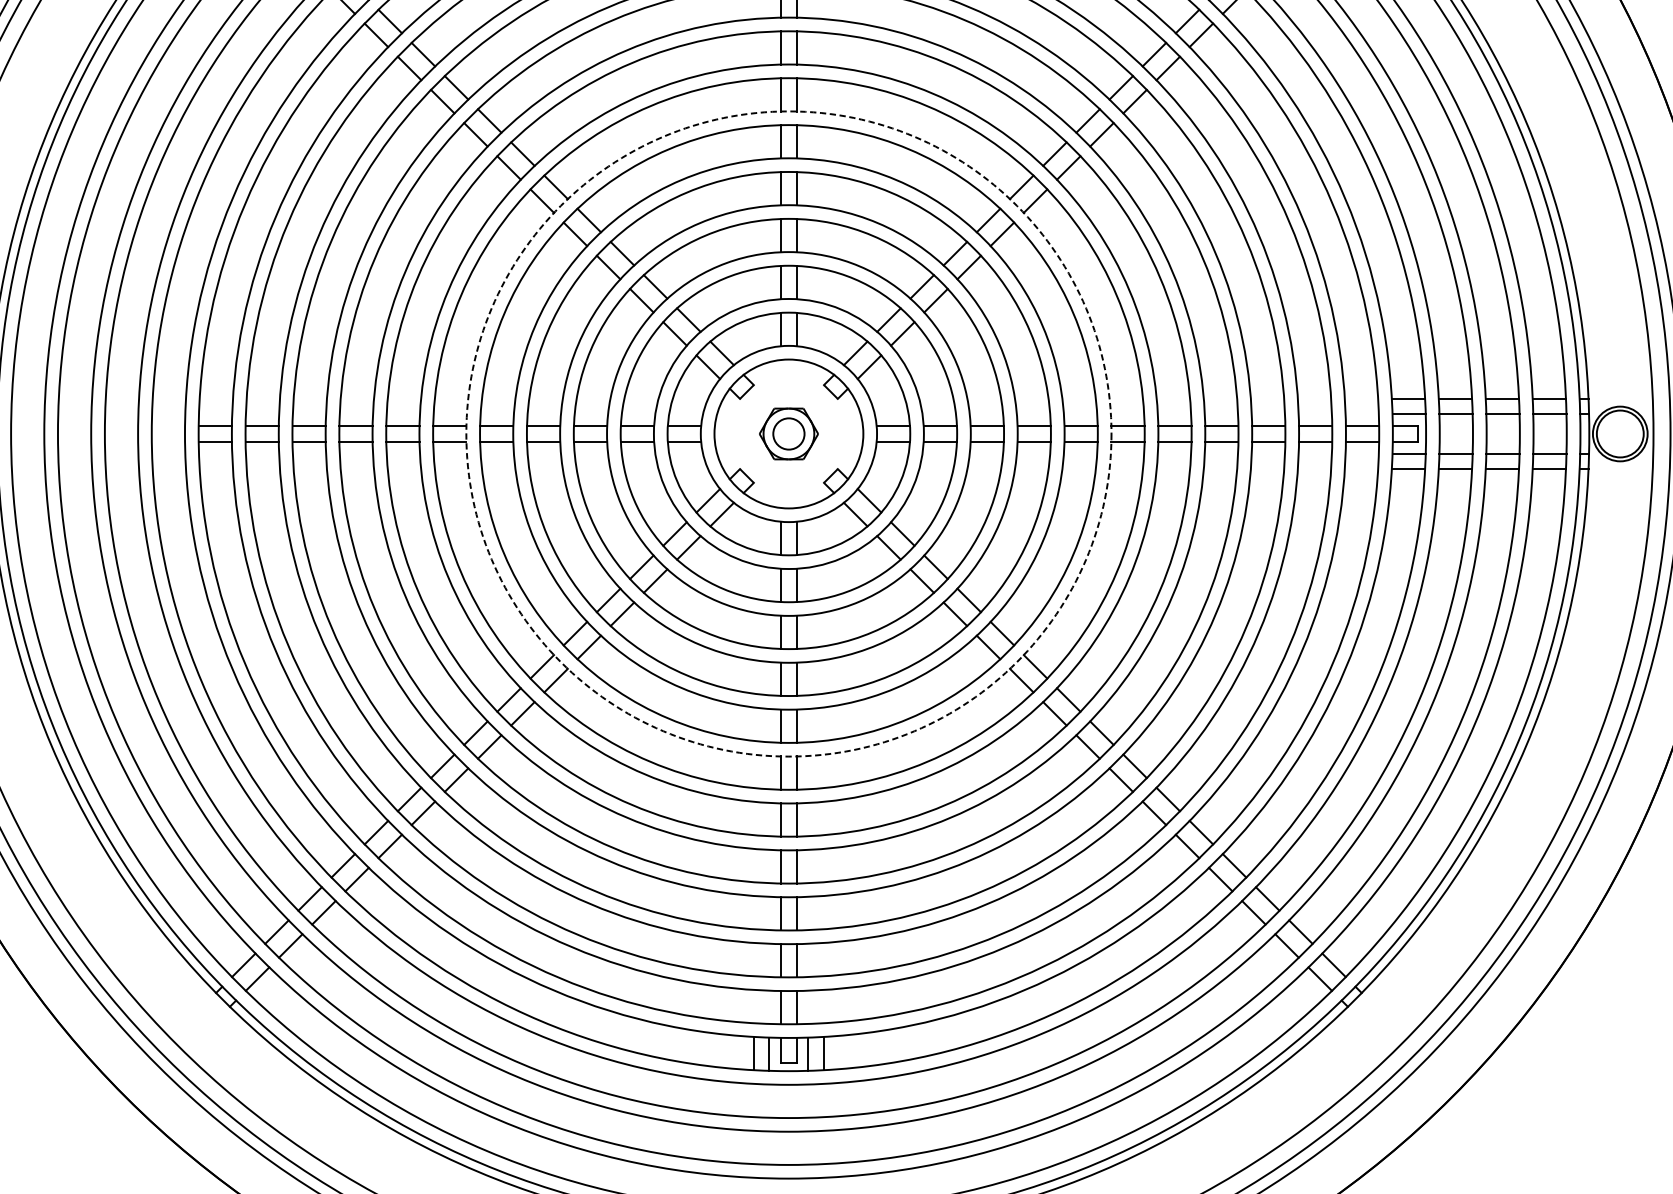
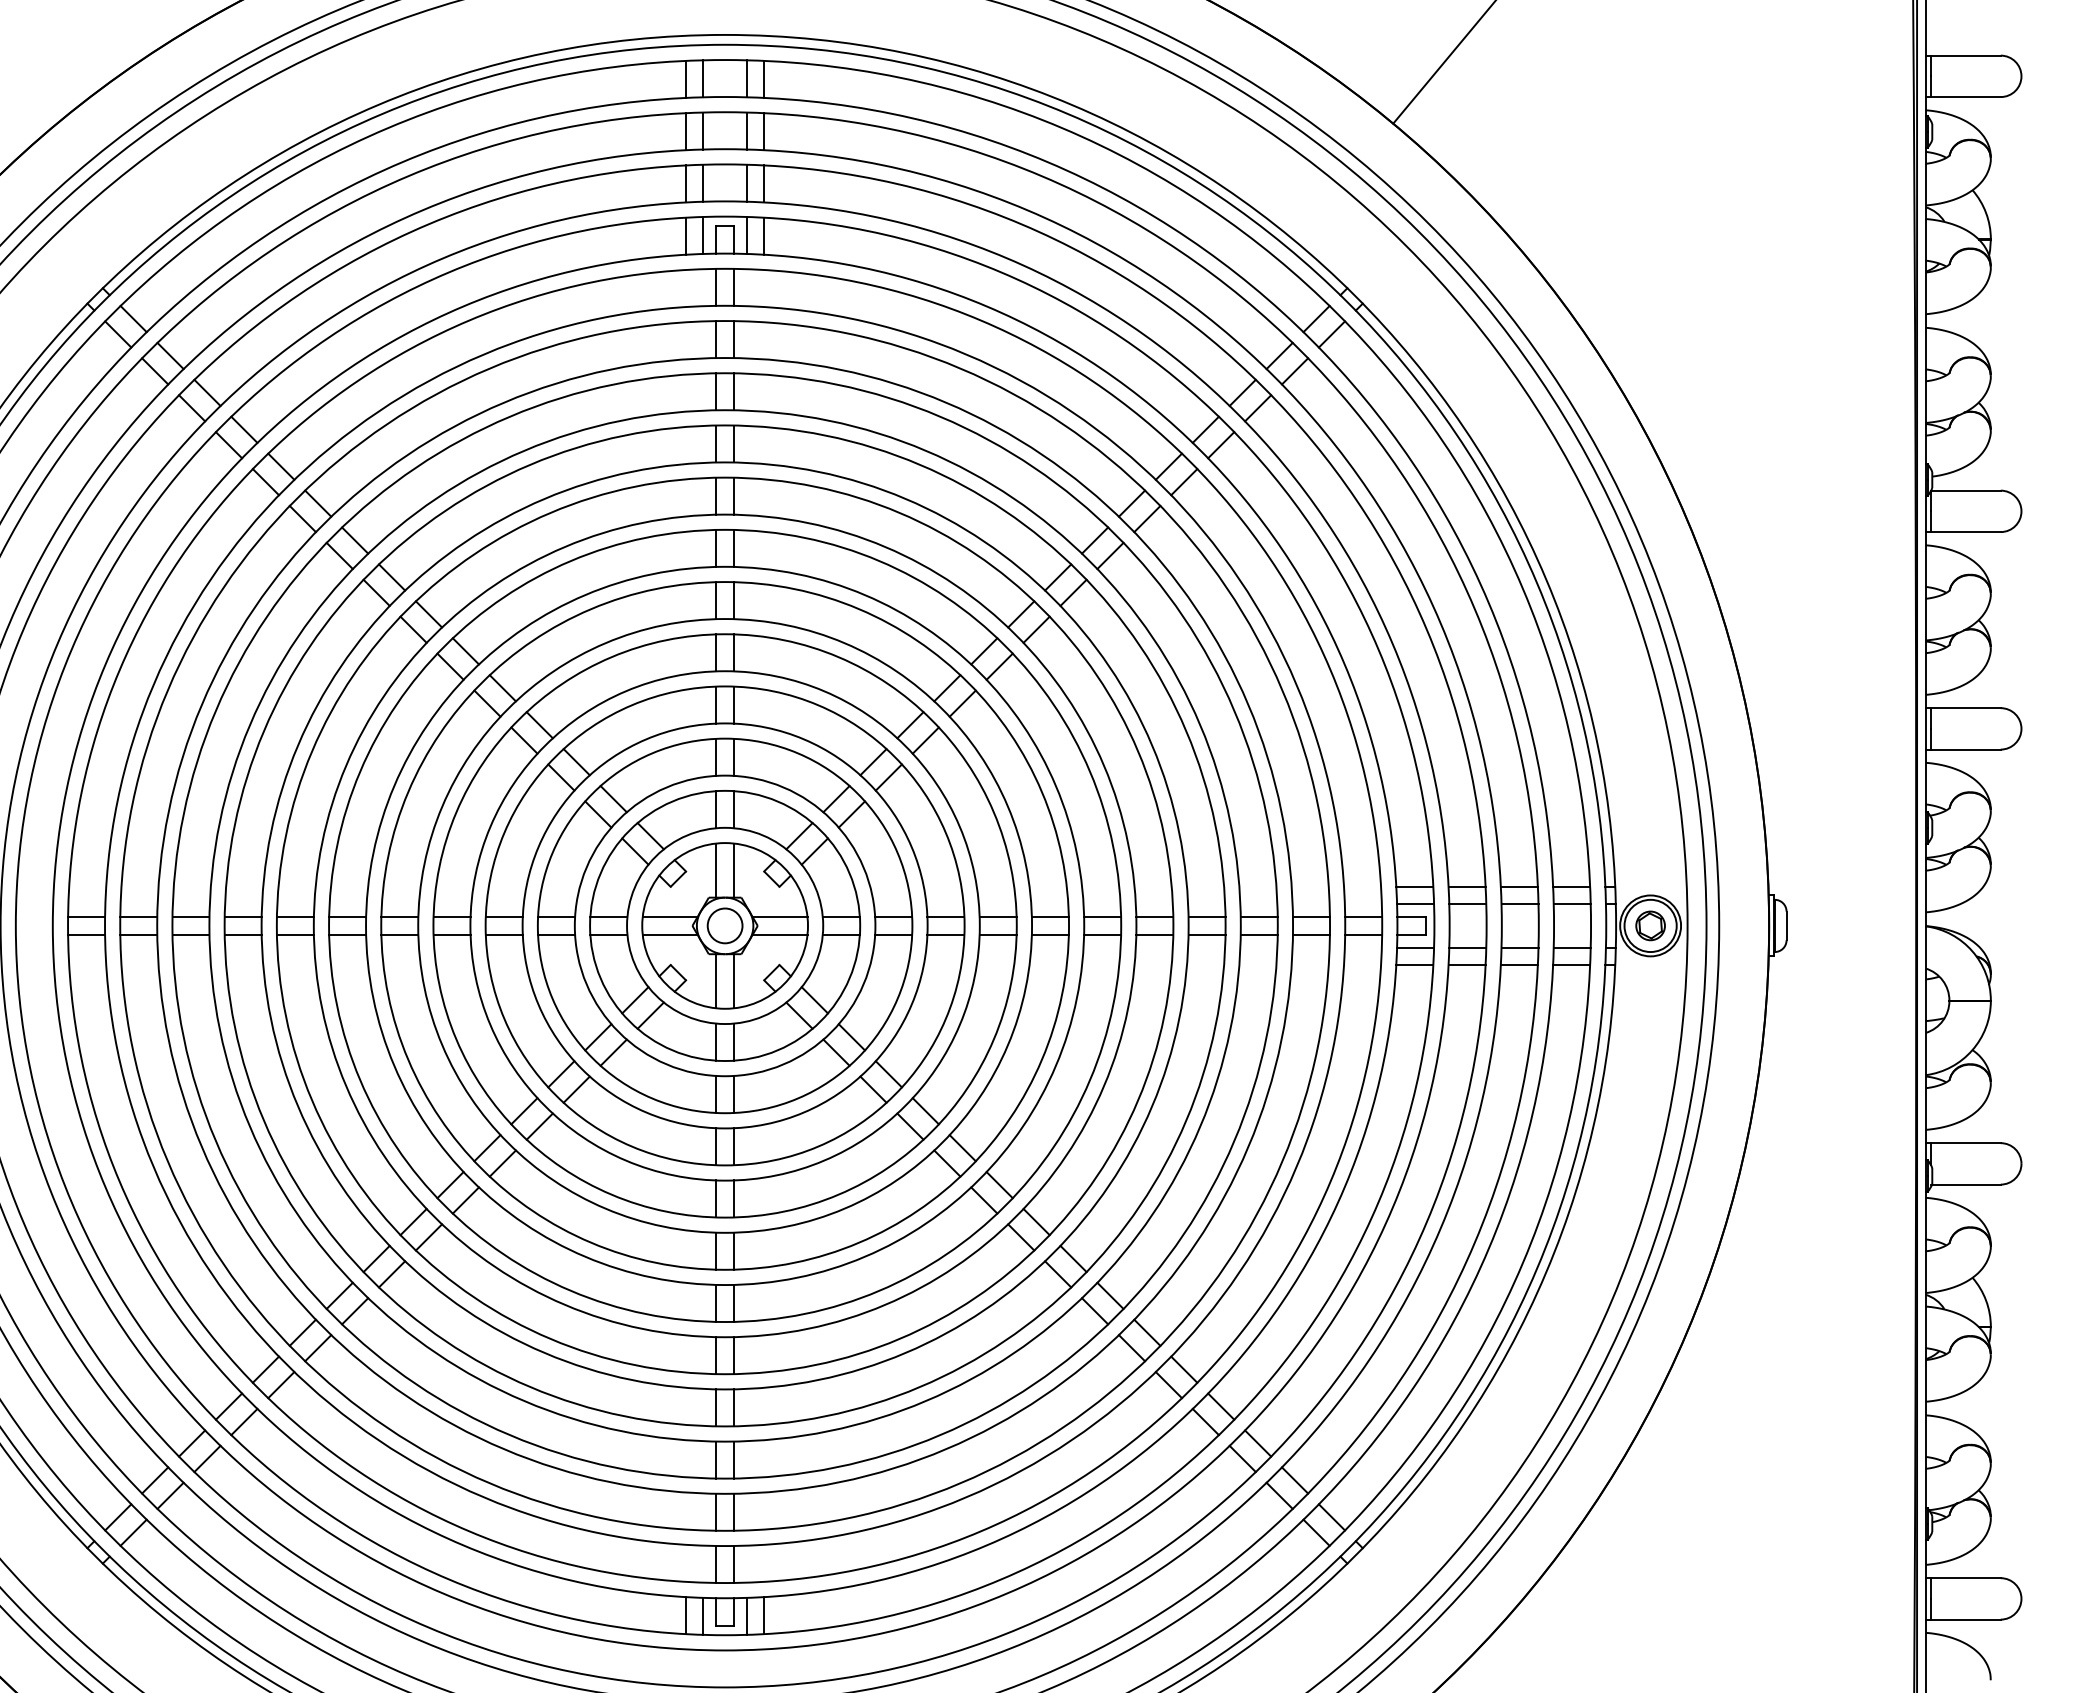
line: (781, 384) -> (716, 870), added
line: (796, 384) -> (733, 870), added
line: (738, 426) -> (669, 917), added
line: (837, 426) -> (779, 917), added
circle: (789, 433) -> (725, 925), dashed -> solid
part: (1620, 433) -> (1650, 925), added
line: (738, 441) -> (669, 934), added
line: (837, 441) -> (779, 934), added
line: (781, 483) -> (716, 981), added
line: (796, 483) -> (733, 981), added

